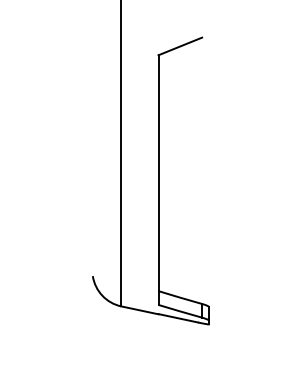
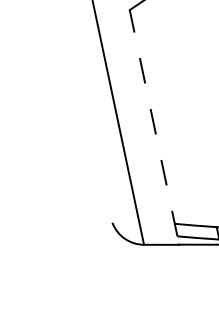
line: (158, 180) -> (153, 123), solid -> dashed

